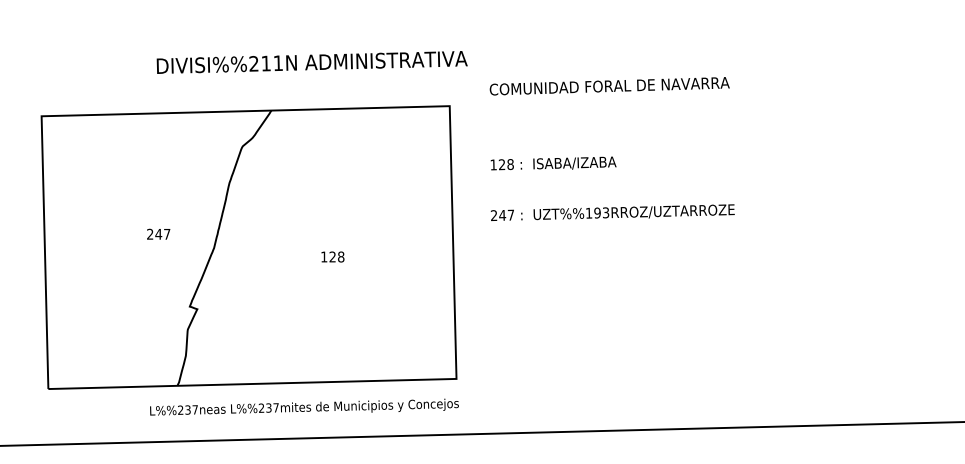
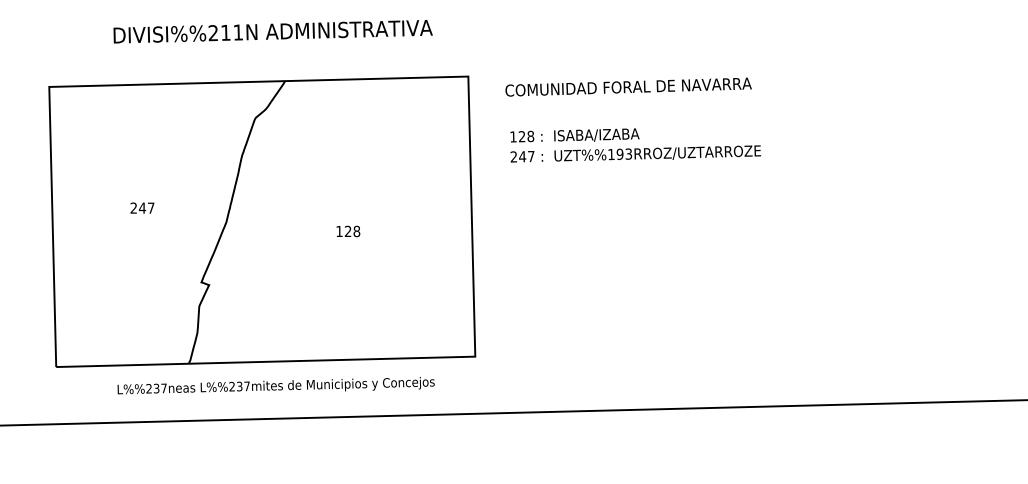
text: (311, 62) -> (272, 31), moved
text: (609, 85) -> (628, 86), moved
text: (612, 212) -> (635, 153), moved
text: (158, 233) -> (142, 207), moved
text: (303, 407) -> (275, 385), moved

